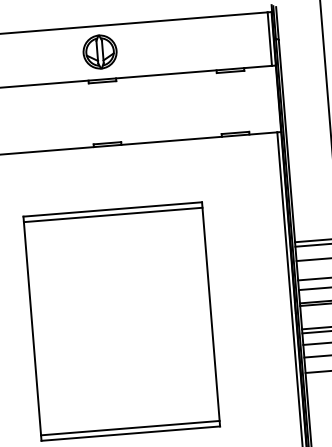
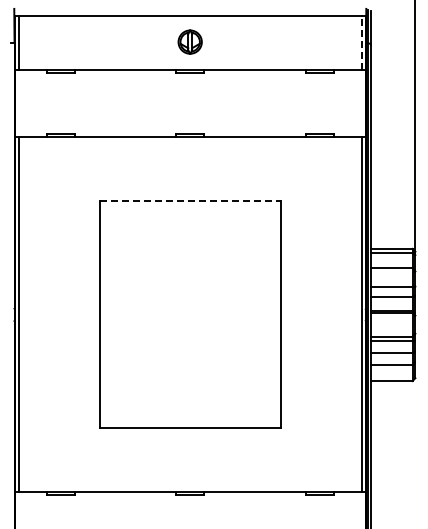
line: (269, 38) -> (361, 42), solid -> dashed
part: (99, 51) -> (189, 41), size x0.7
line: (112, 209) -> (190, 201), solid -> dashed
line: (113, 214) -> (190, 206), removed
line: (130, 428) -> (190, 422), removed

